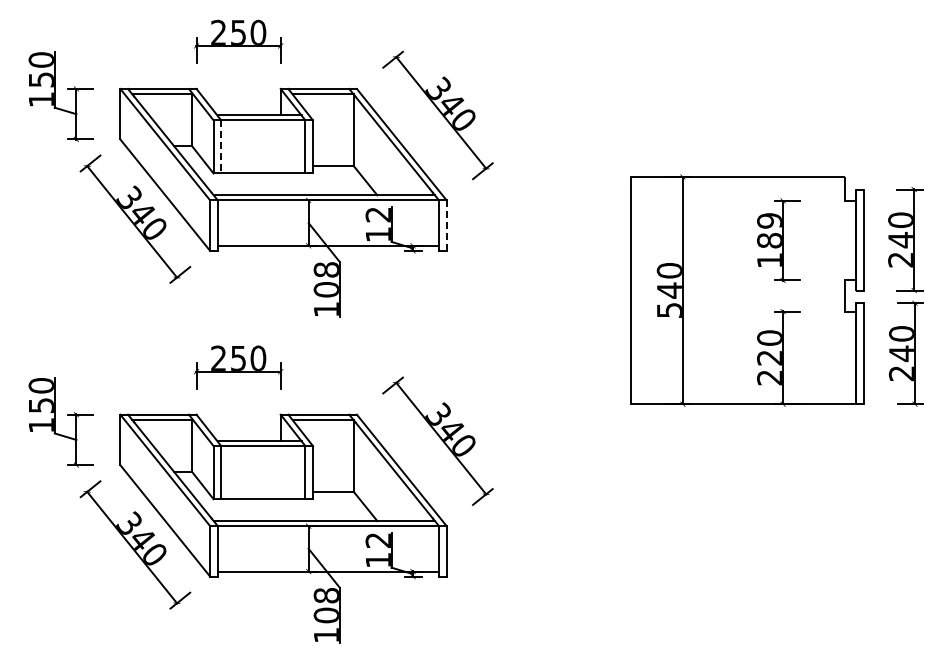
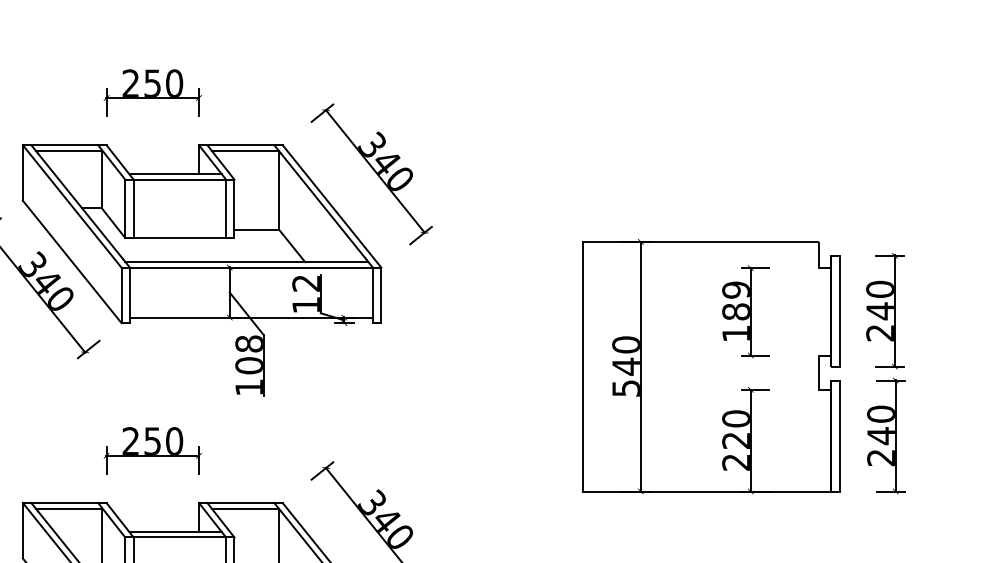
line: (221, 146) -> (133, 208), dashed -> solid
line: (446, 225) -> (381, 295), dashed -> solid

